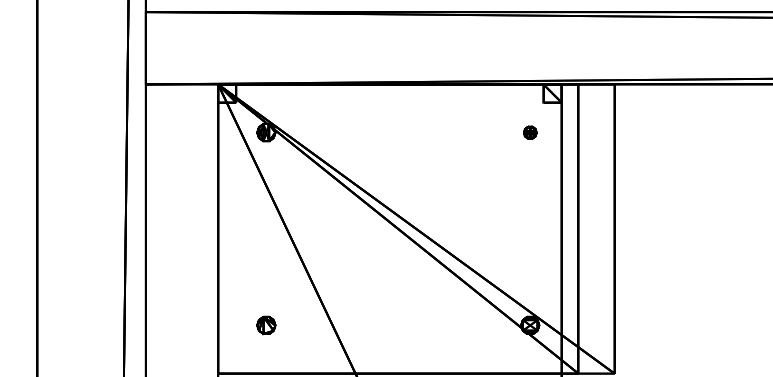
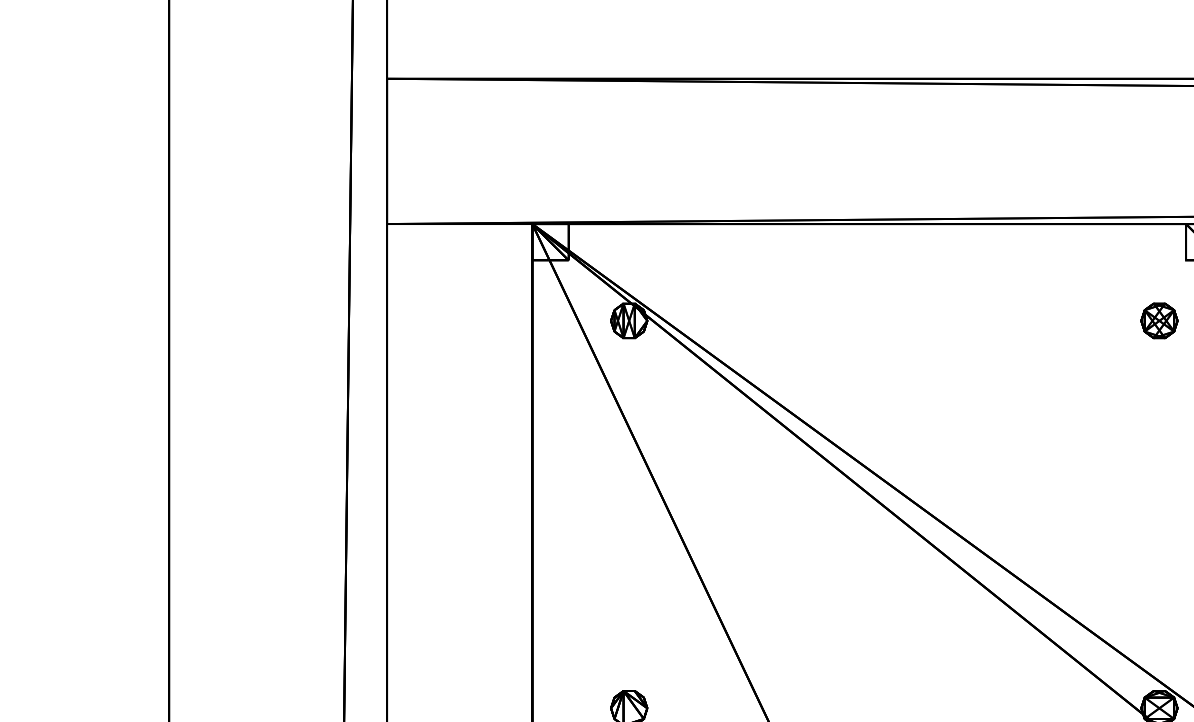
part: (530, 132) -> (1159, 320), size x1.43

